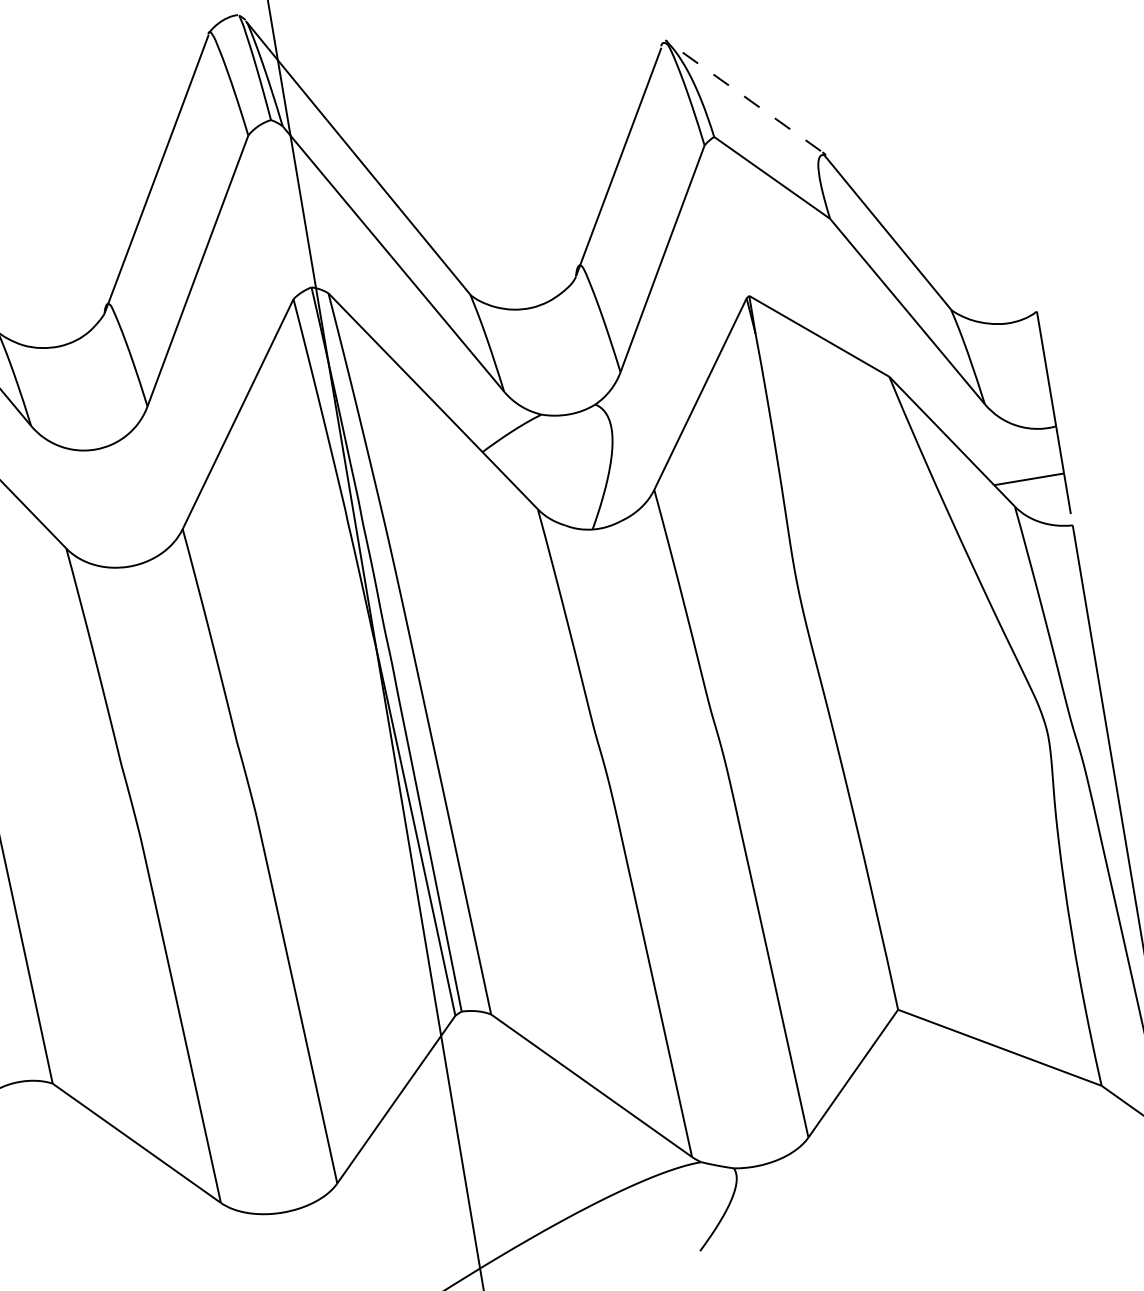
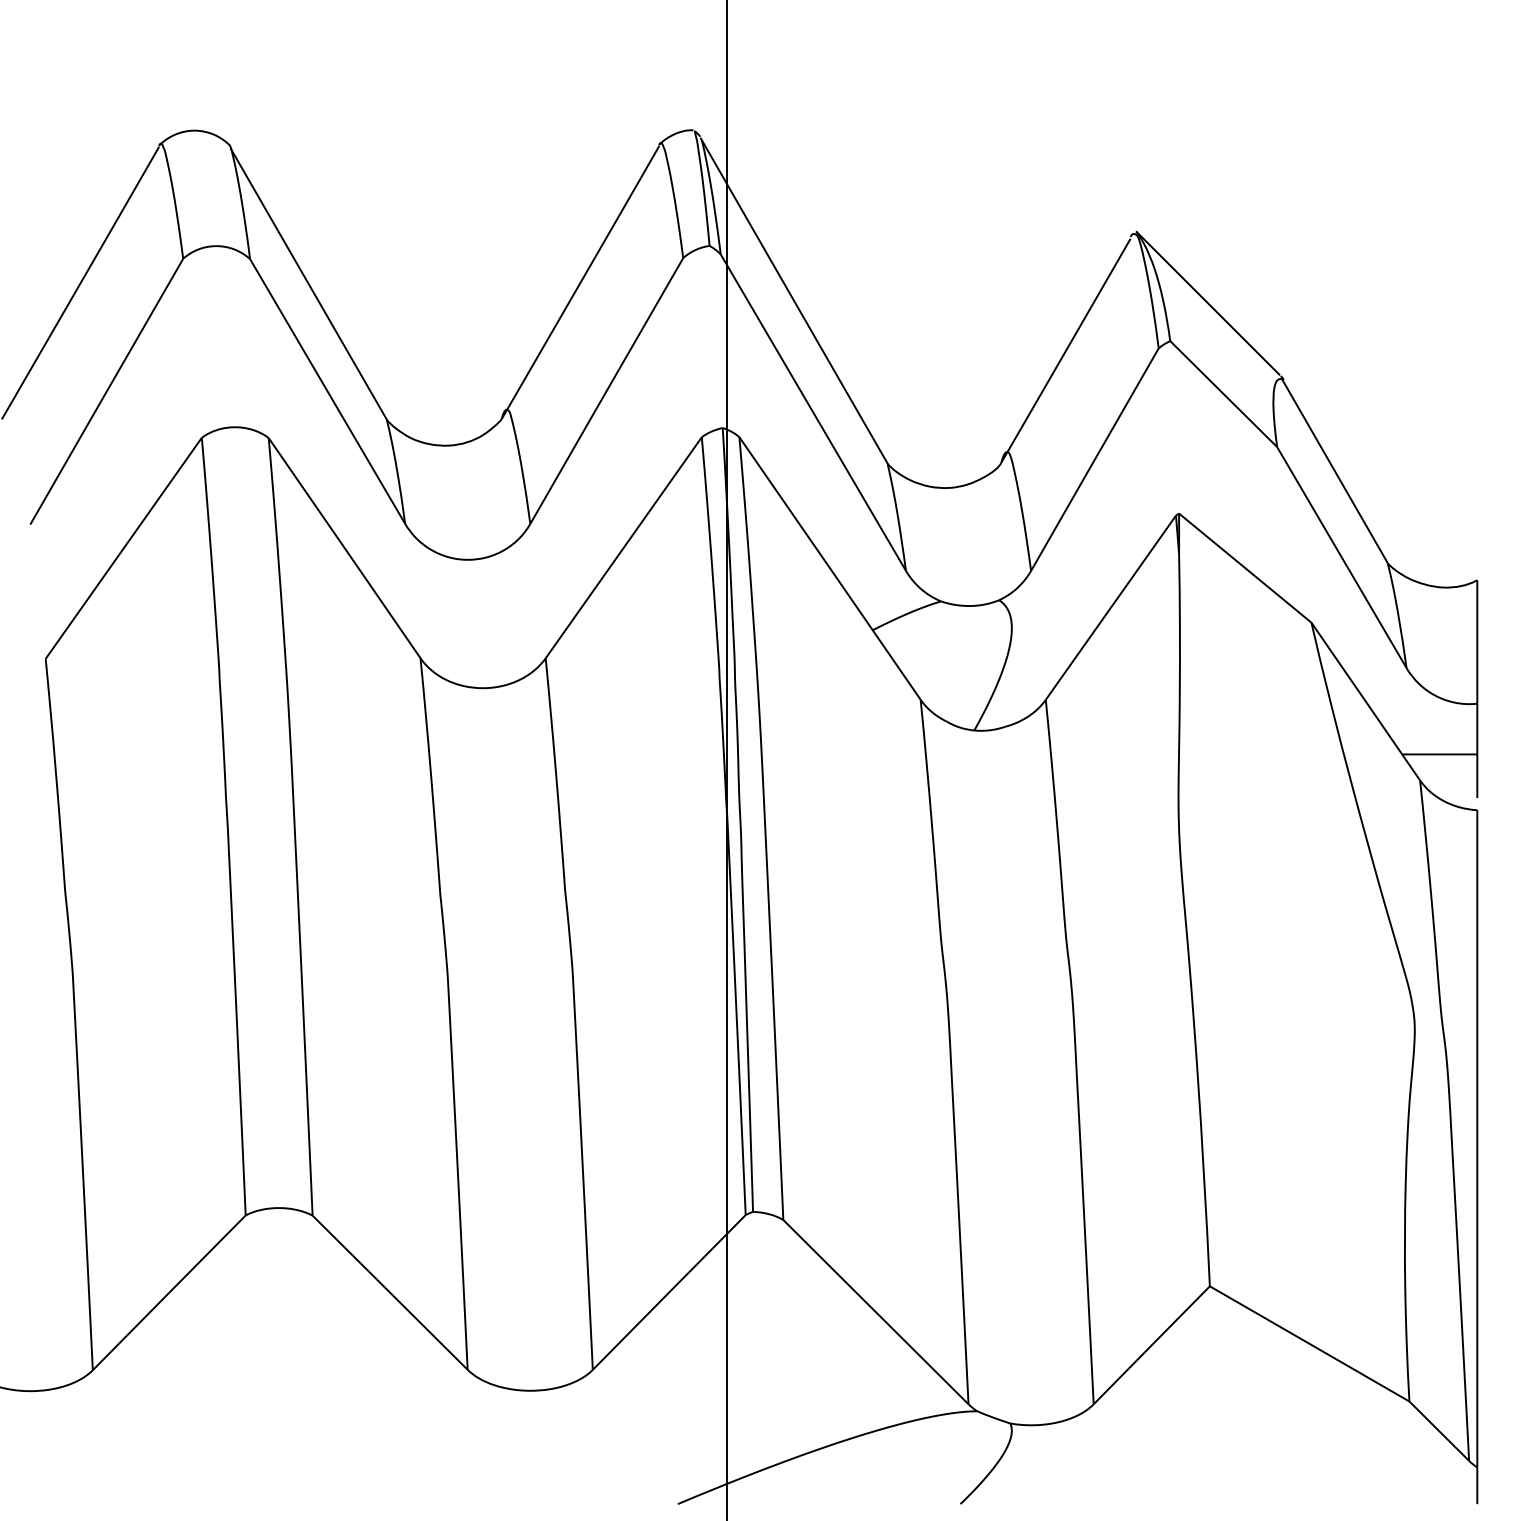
line: (743, 95) -> (1208, 303), dashed -> solid

